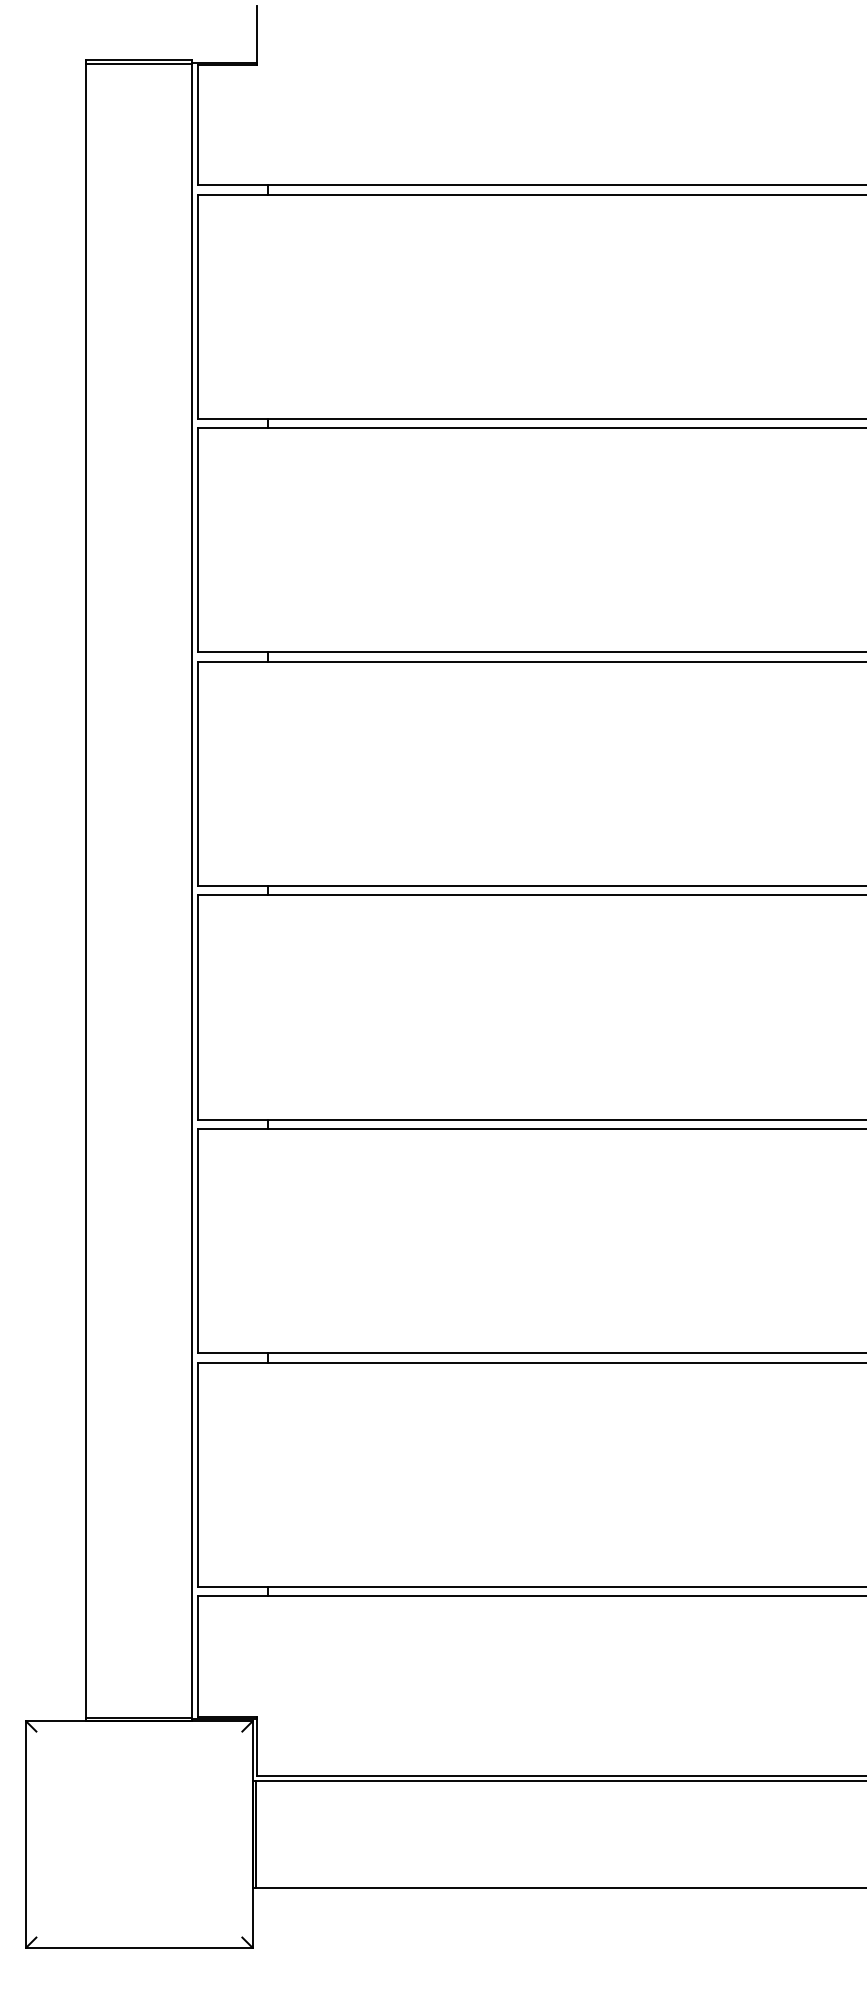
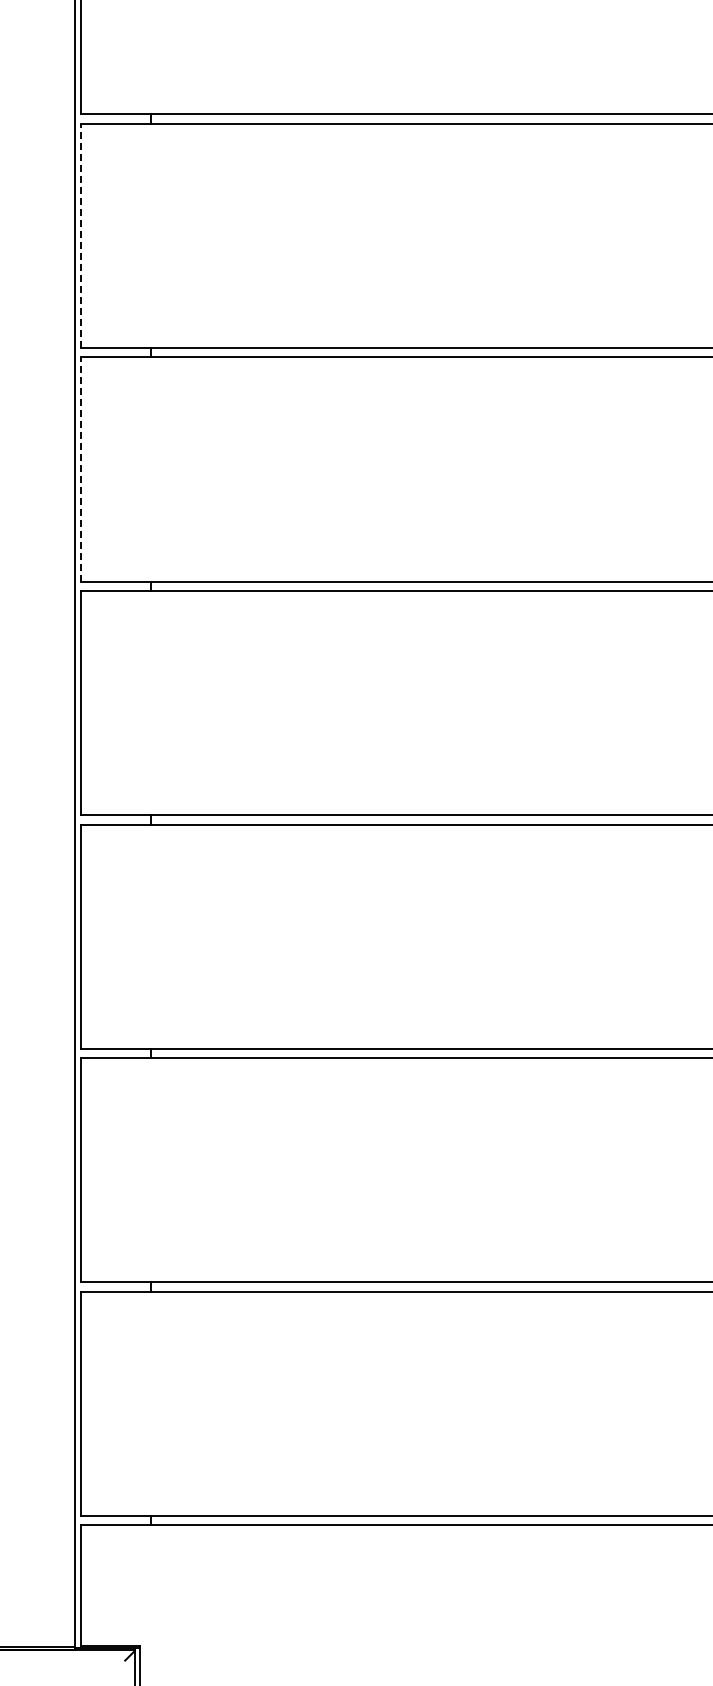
line: (198, 306) -> (81, 235), solid -> dashed
line: (198, 539) -> (81, 468), solid -> dashed

